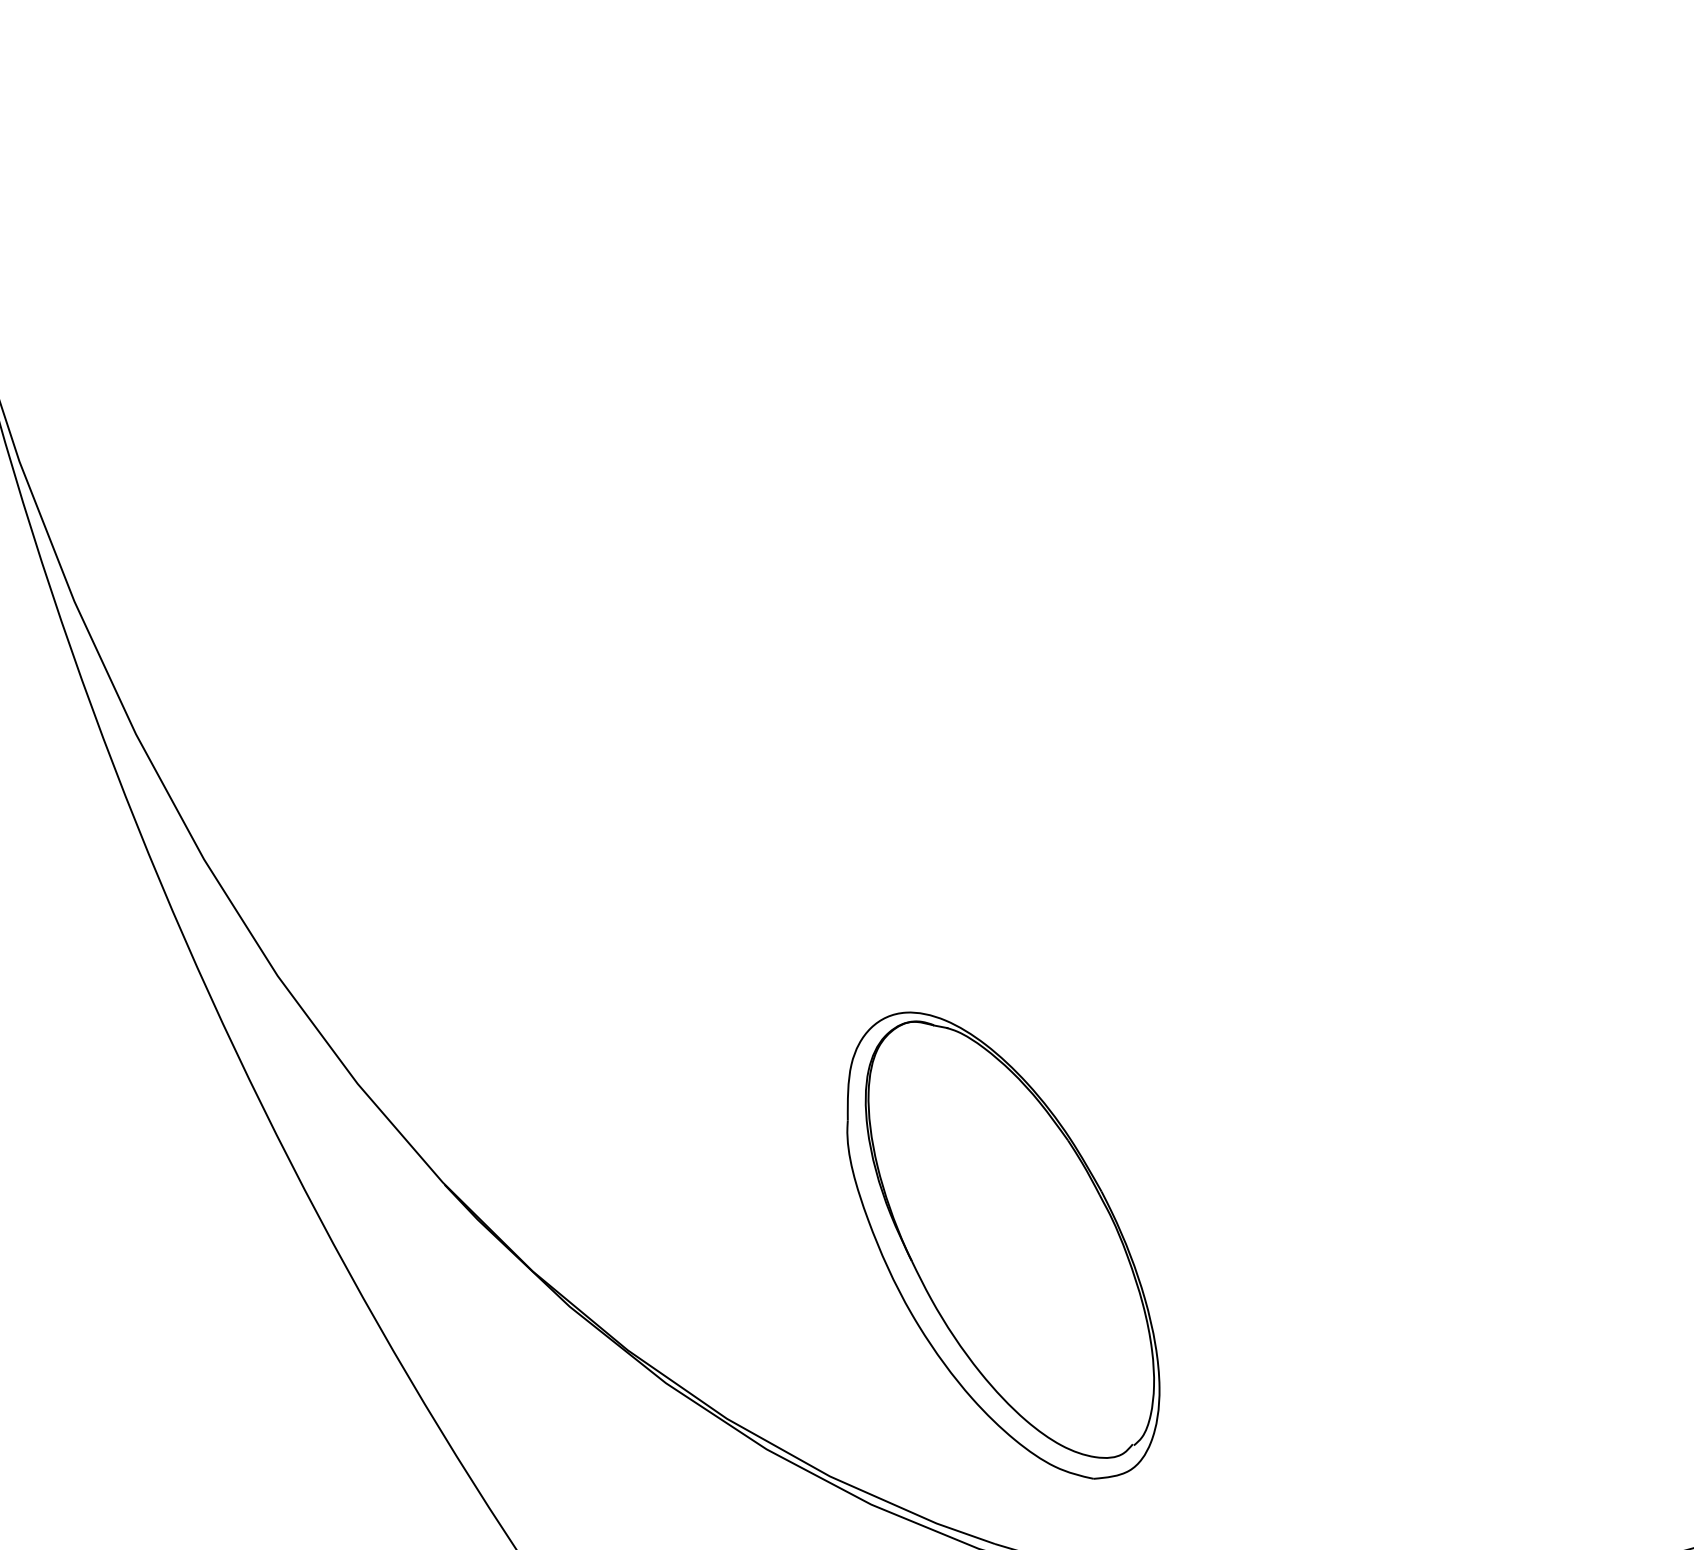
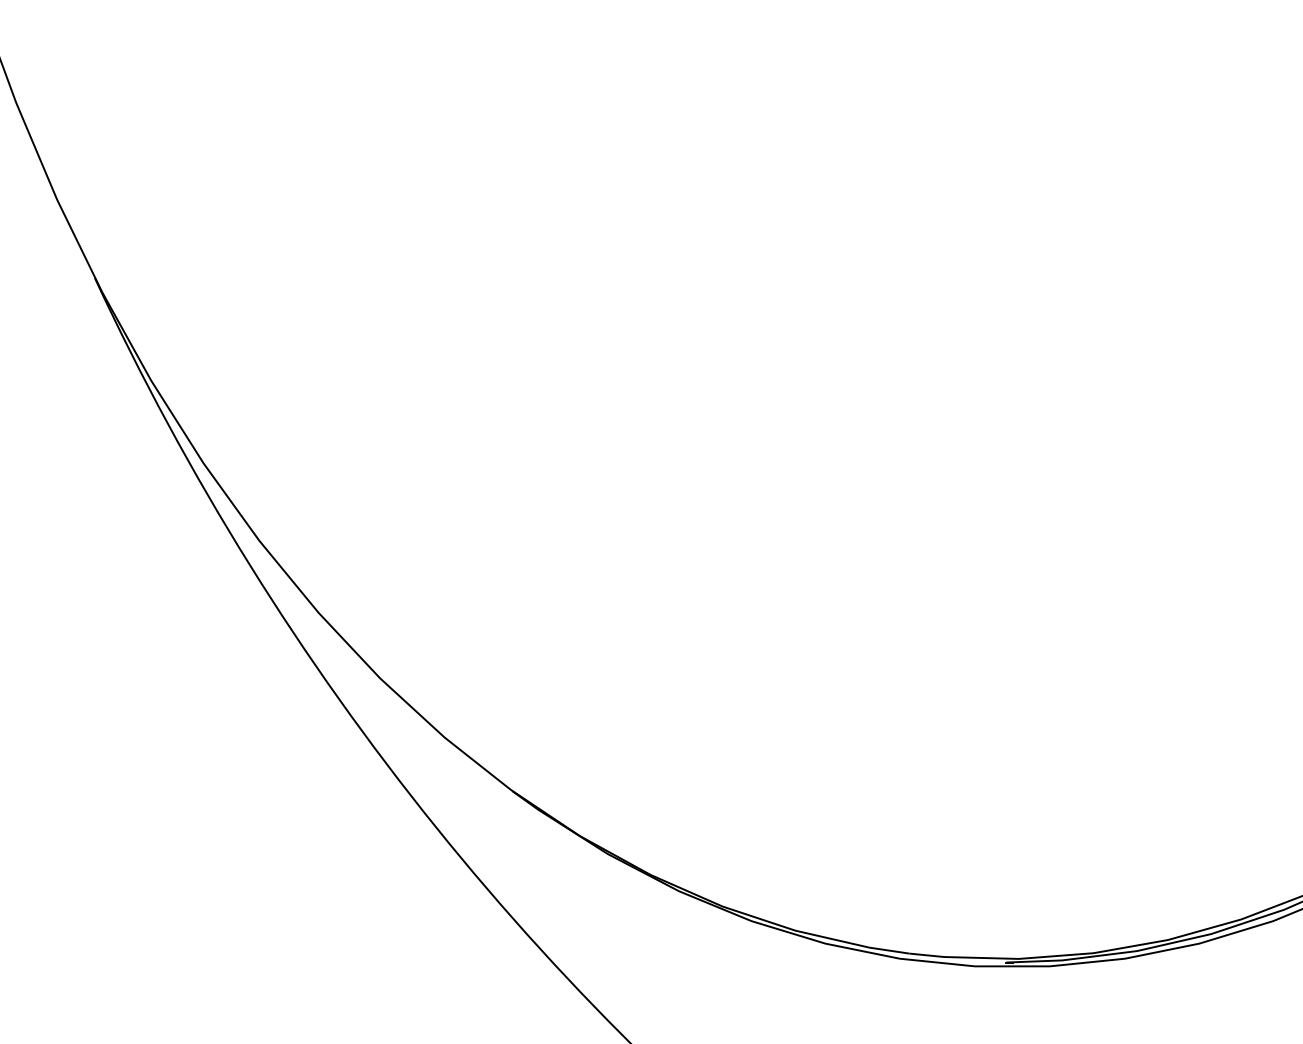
part: (1002, 1245) -> (877, 761), removed

